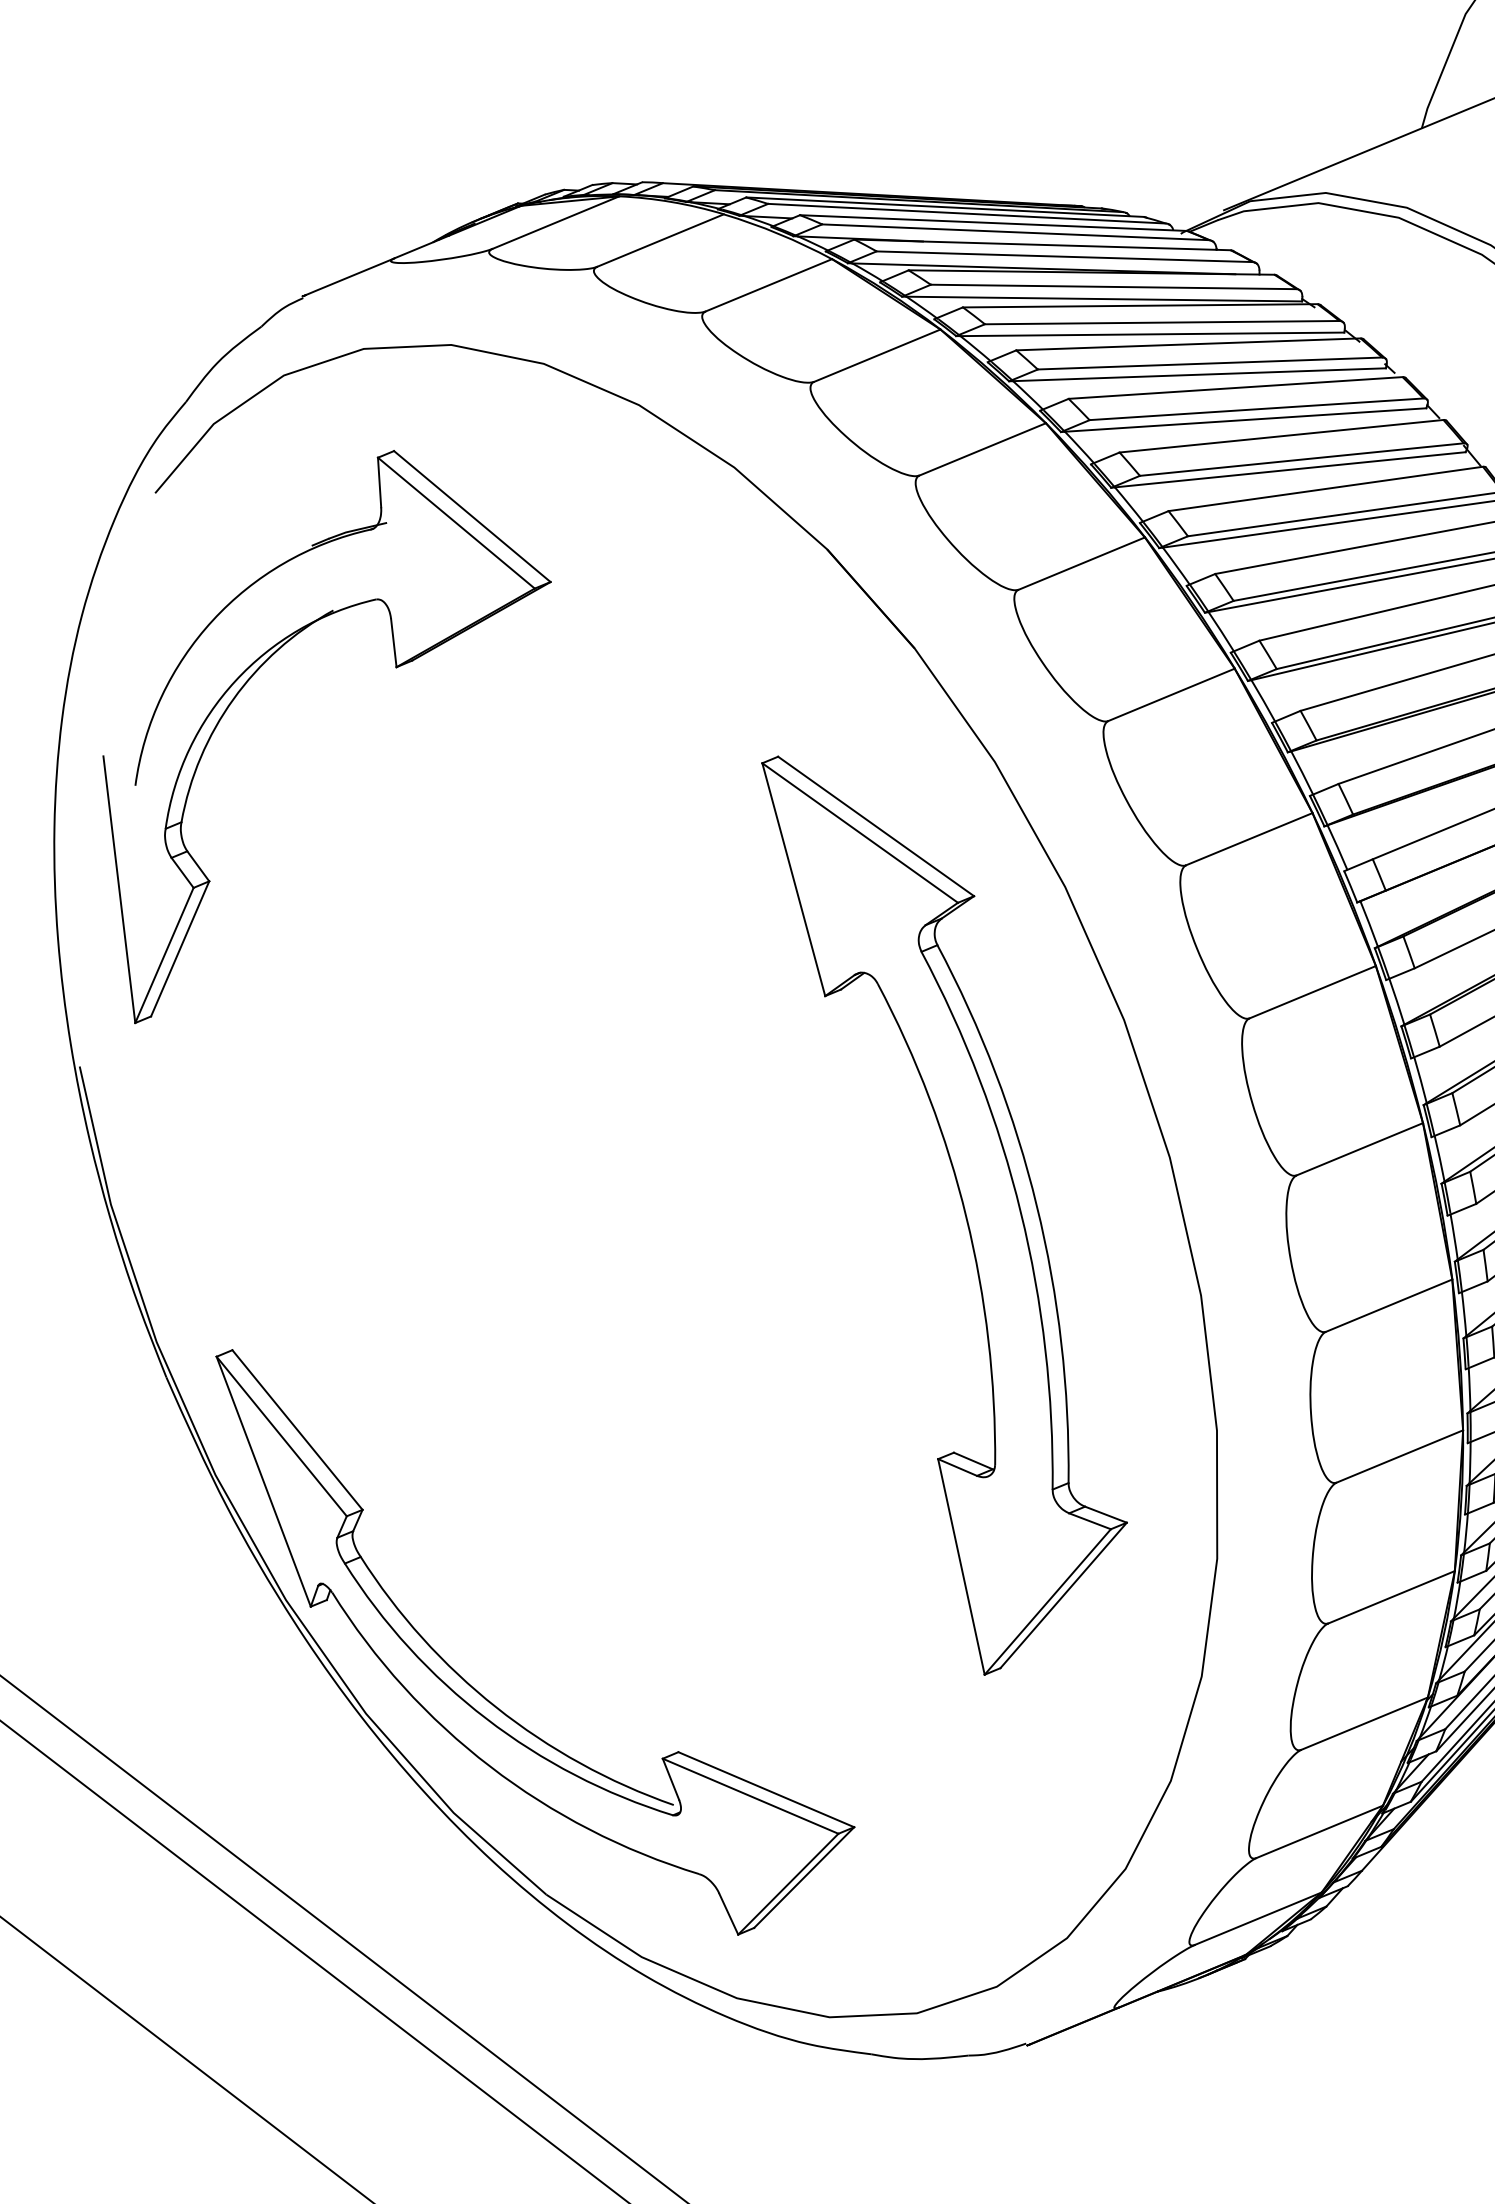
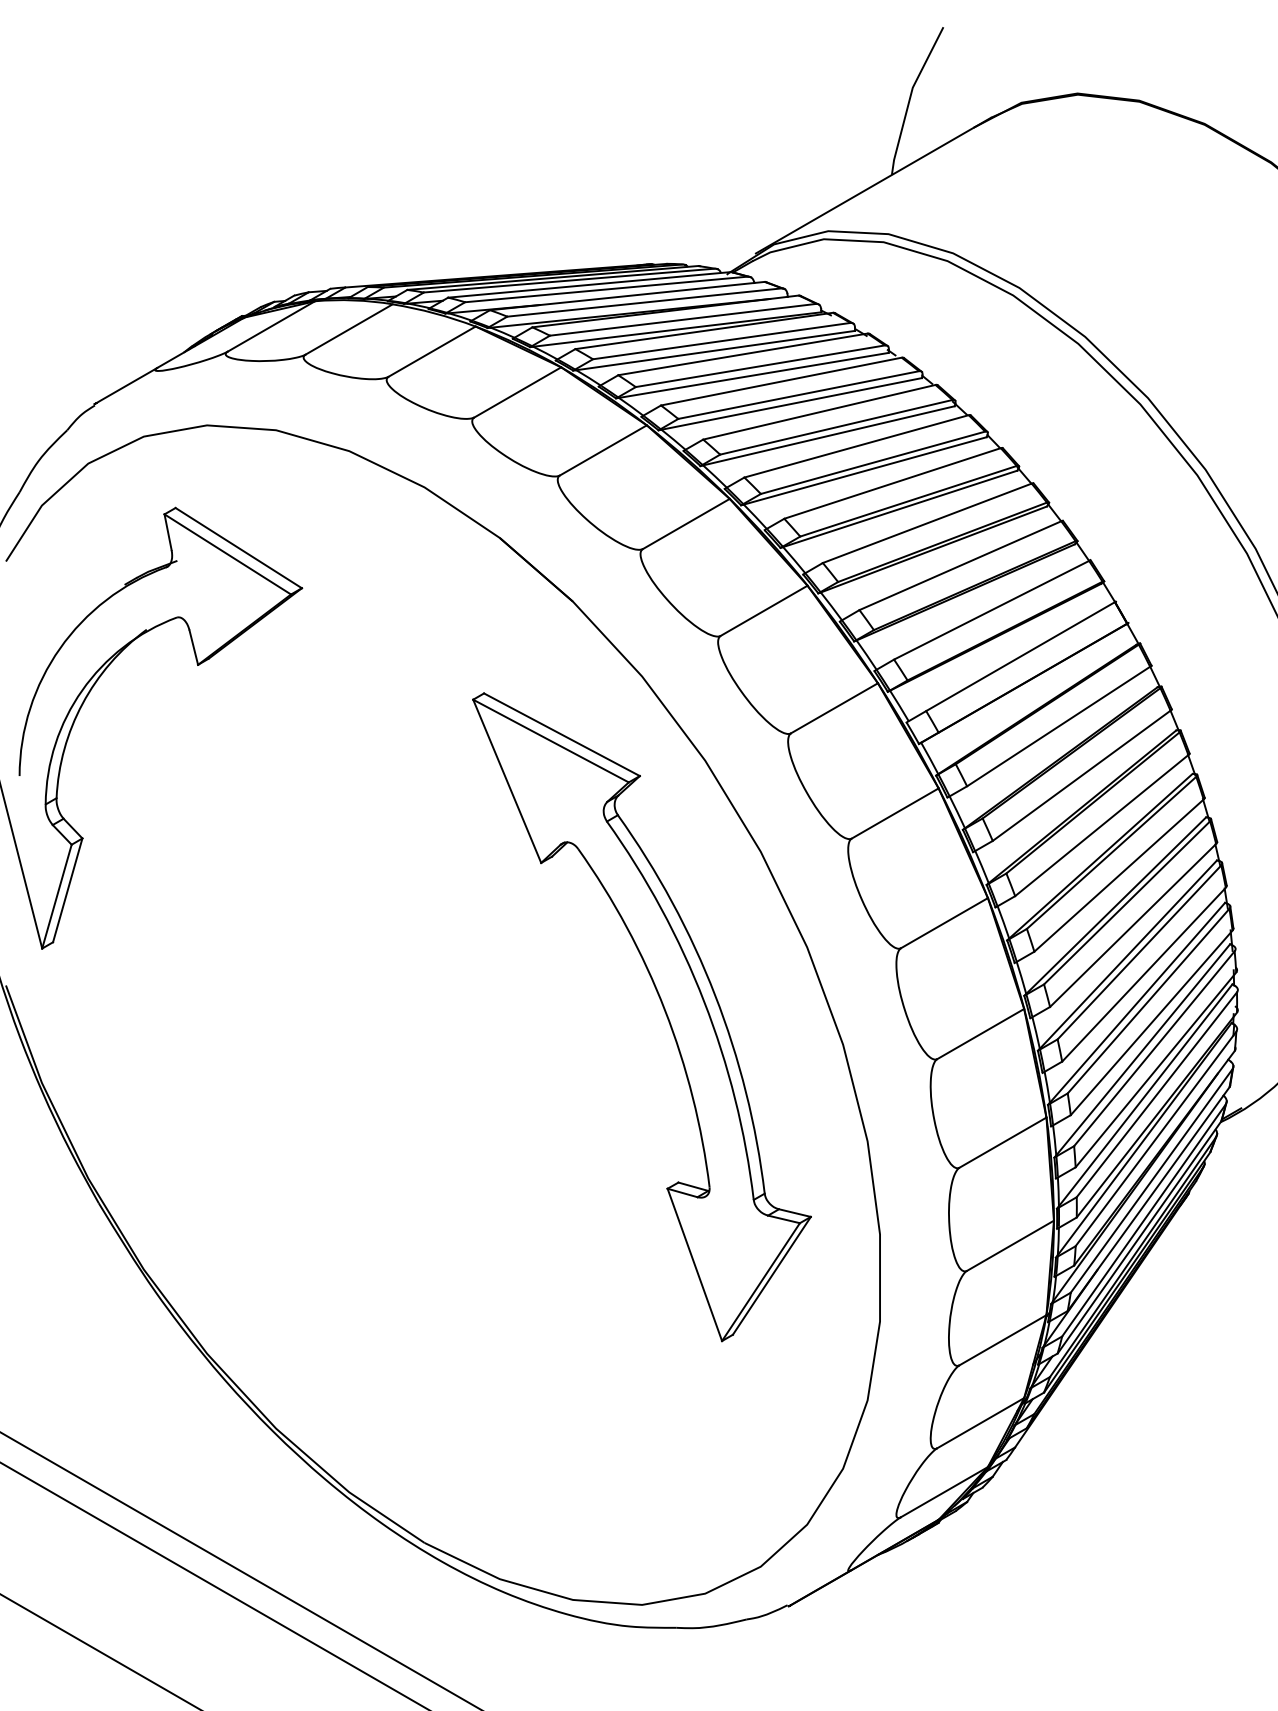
part: (487, 1697) -> (362, 1405), removed

